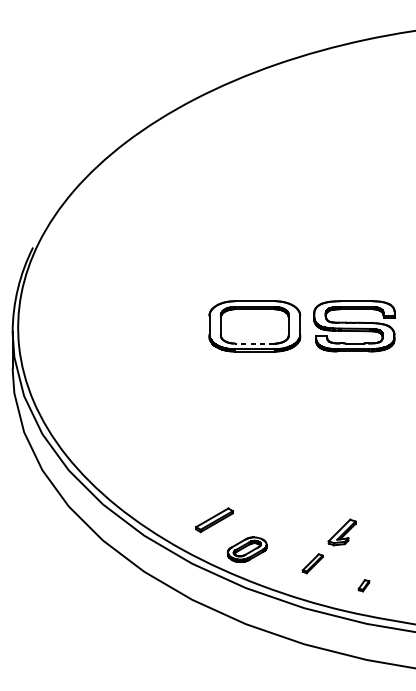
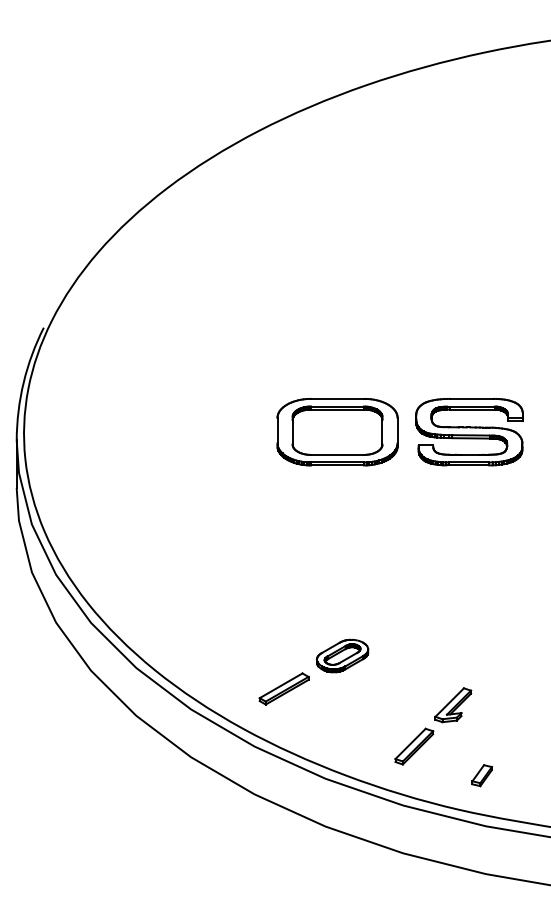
line: (254, 343) -> (337, 454), dashed -> solid
part: (247, 549) -> (342, 655), moved
part: (312, 563) -> (414, 746), size x1.43
part: (363, 585) -> (481, 775), size x1.43

